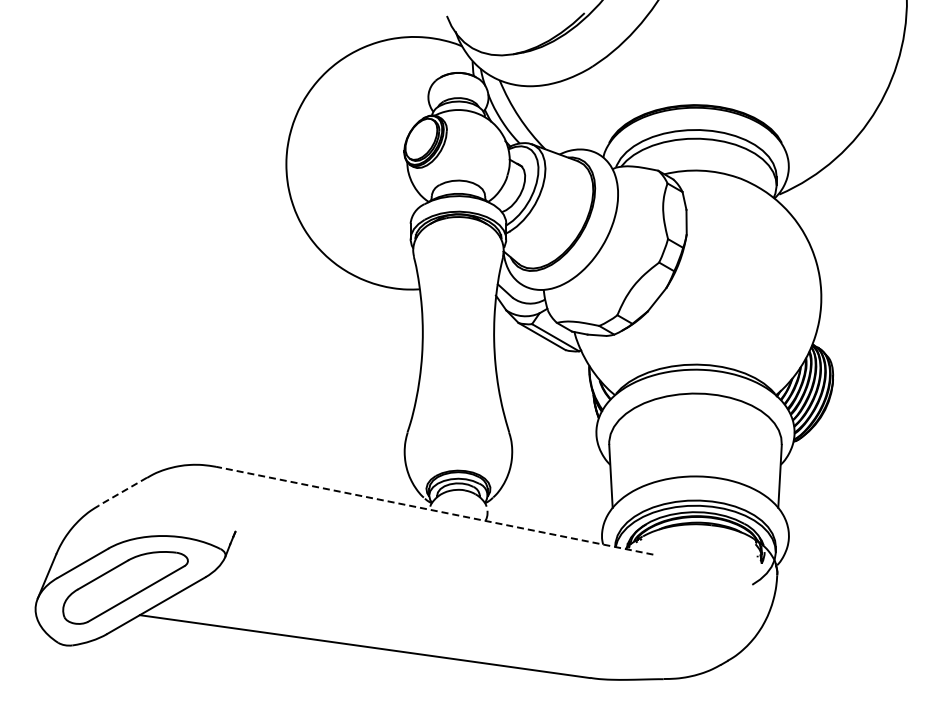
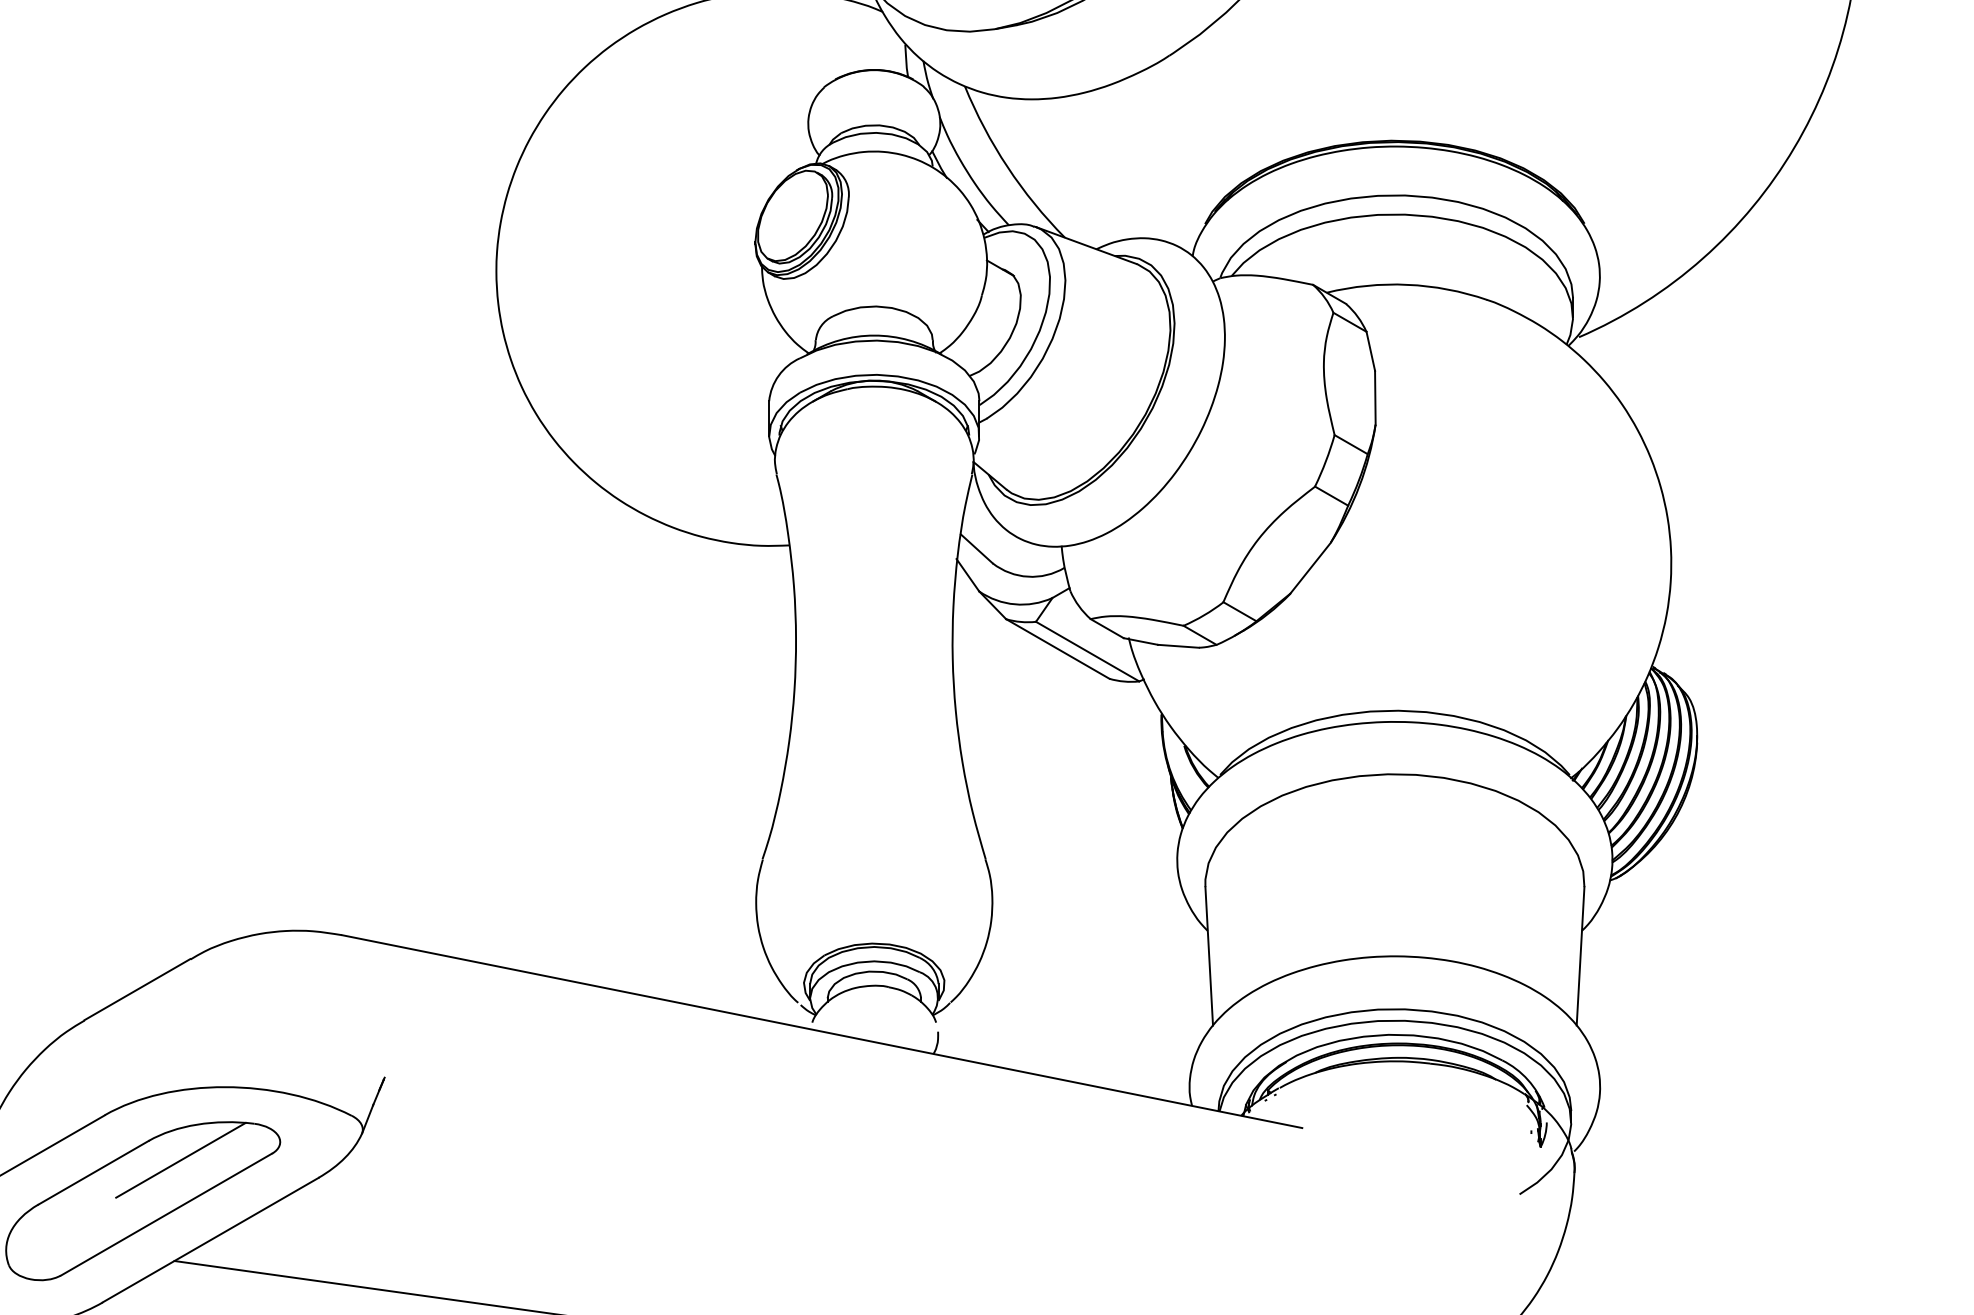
line: (122, 491) -> (136, 989), dashed -> solid
line: (434, 510) -> (821, 1031), dashed -> solid
line: (142, 569) -> (180, 1160), added

